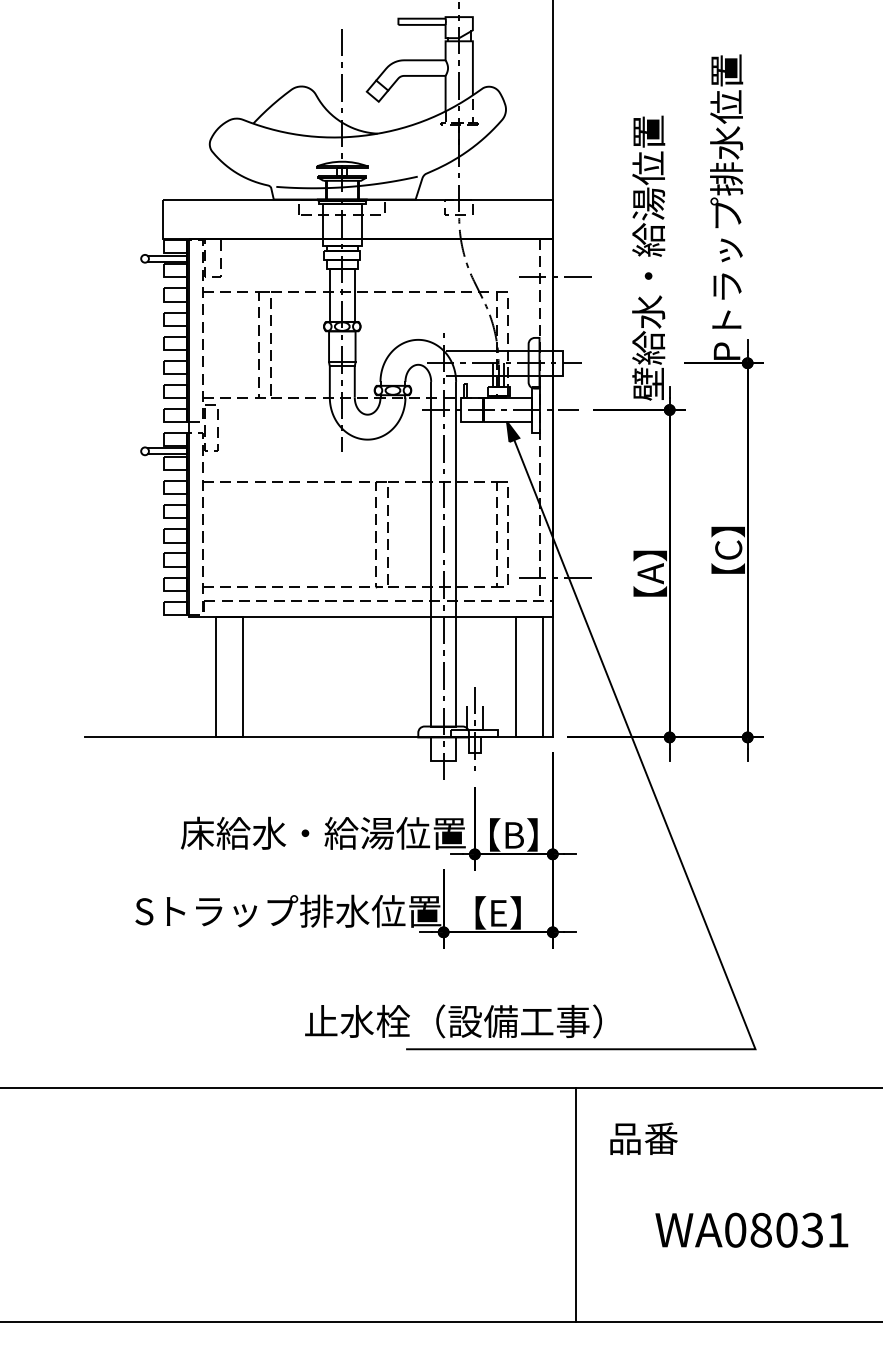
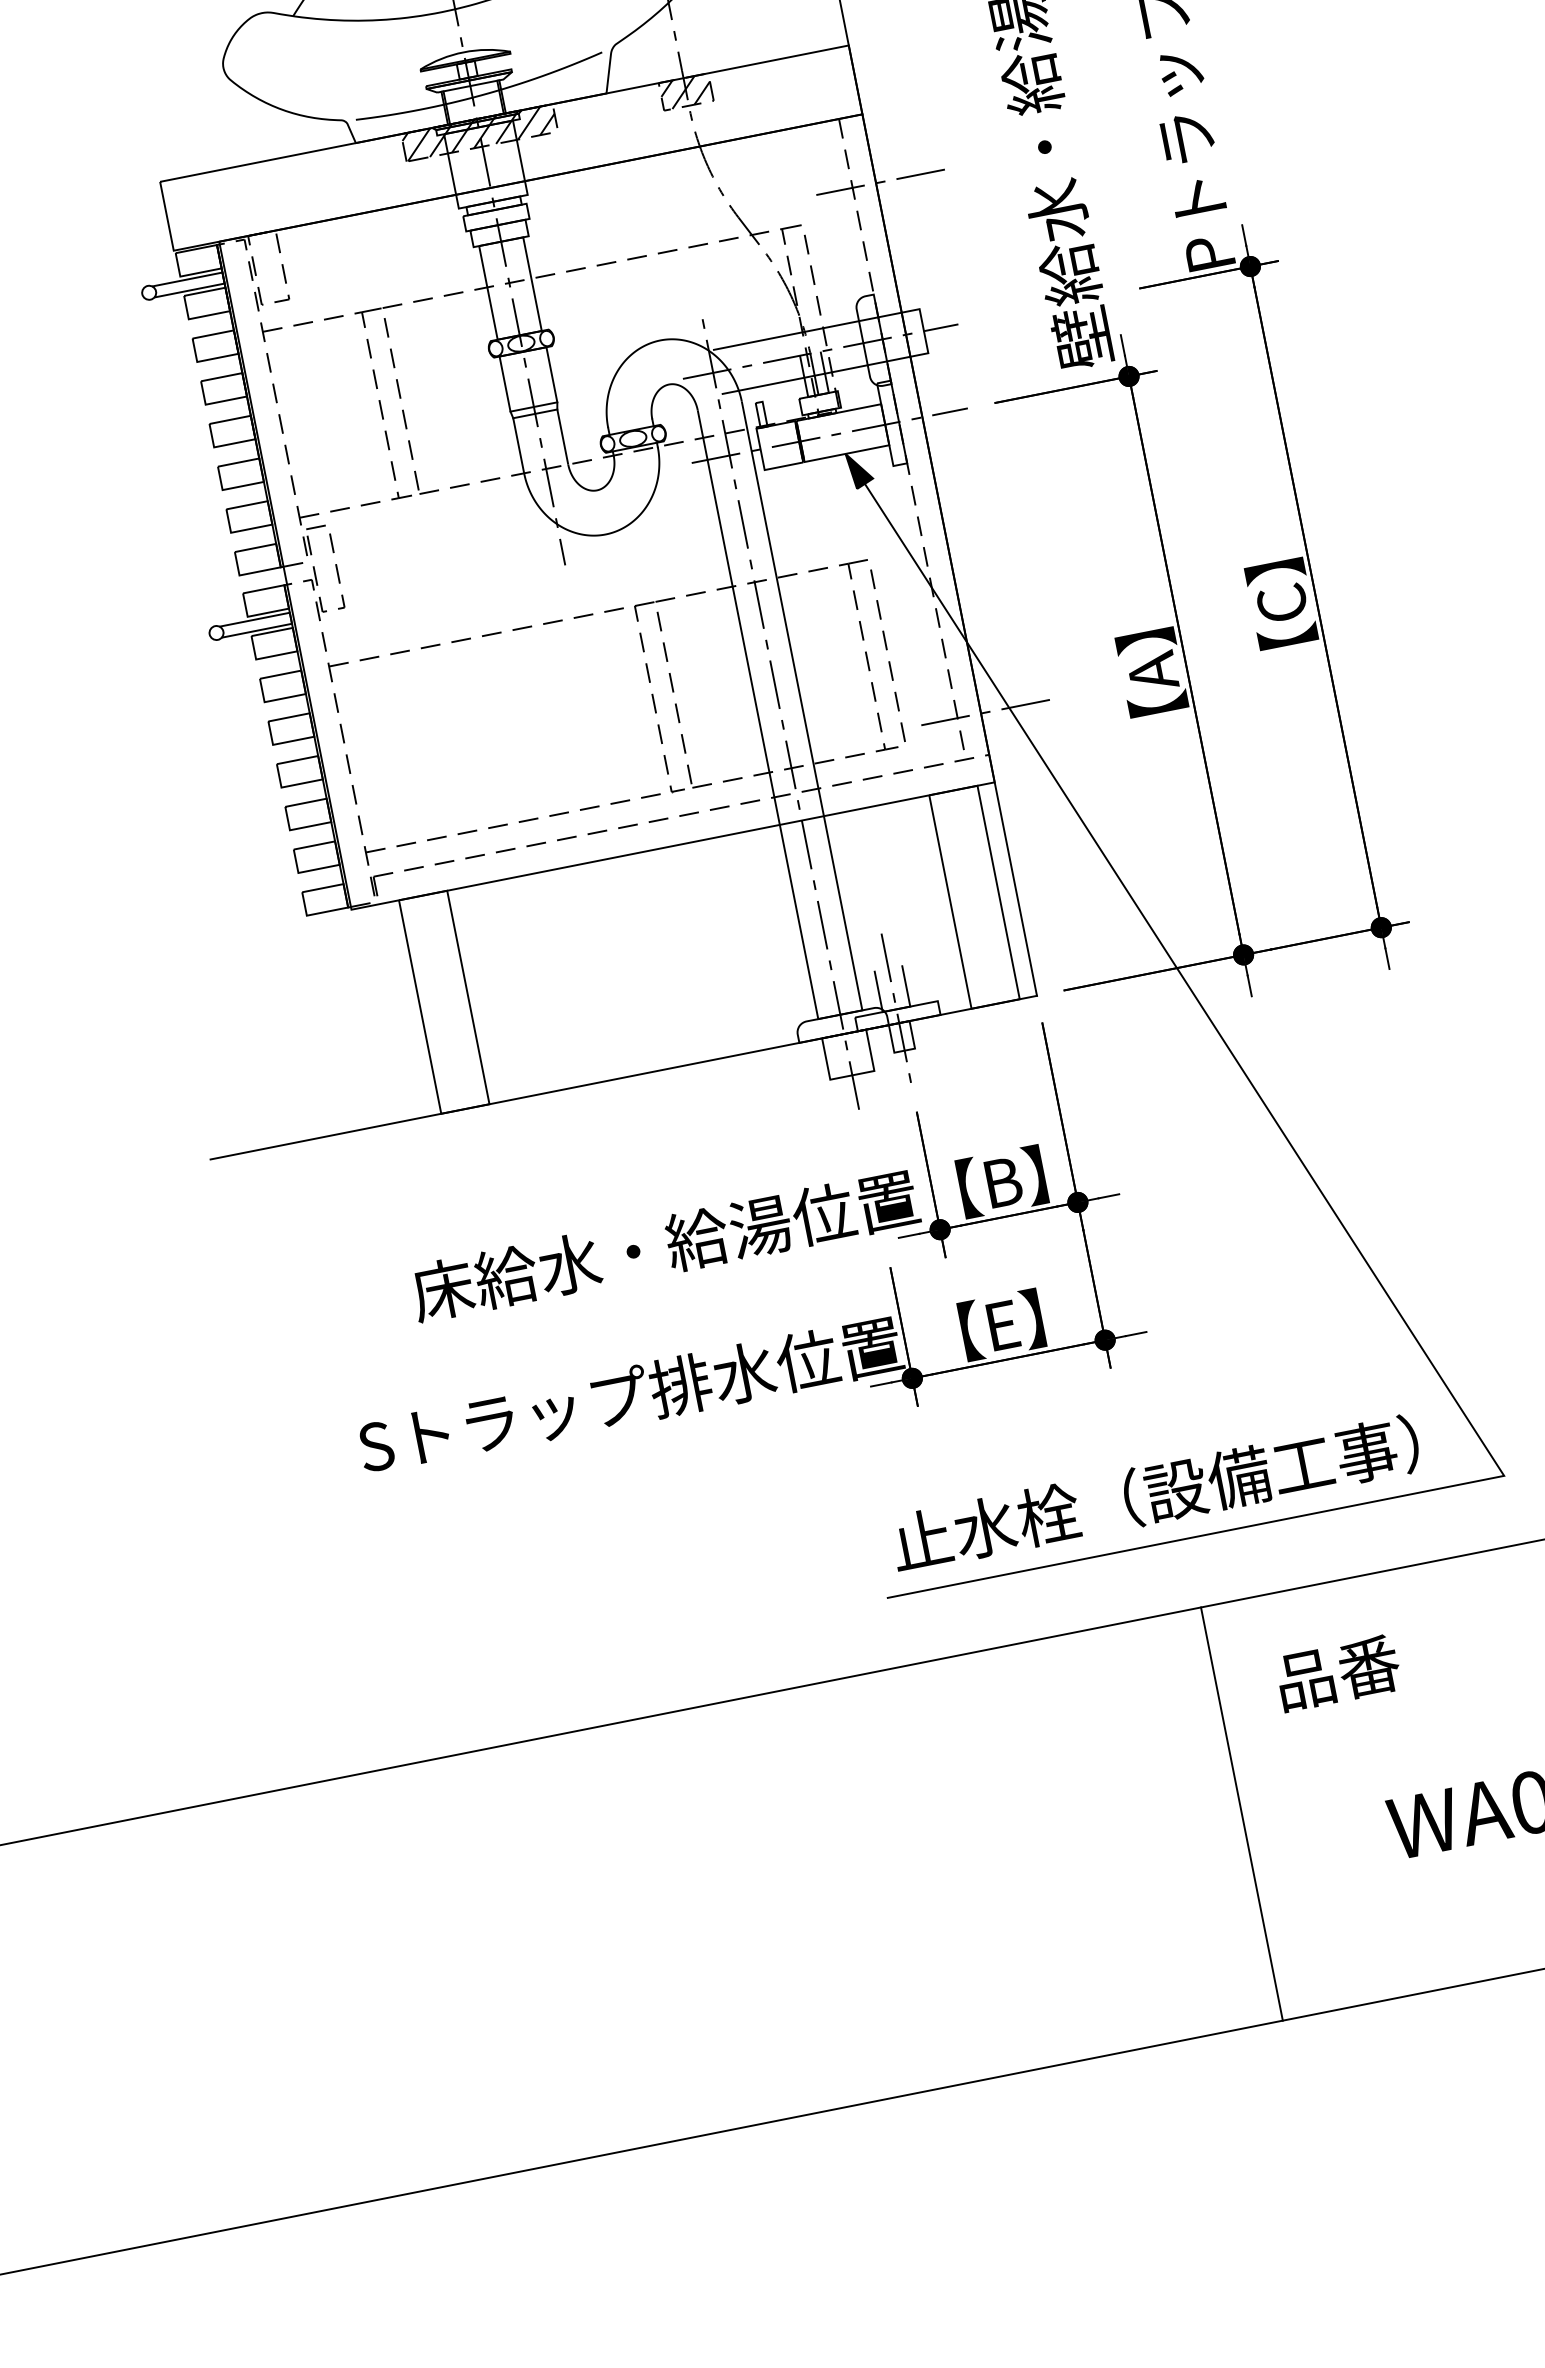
hatch: (342, 207) -> (480, 133), added
hatch: (459, 207) -> (686, 92), added
text: (453, 1021) -> (1155, 1493), moved

